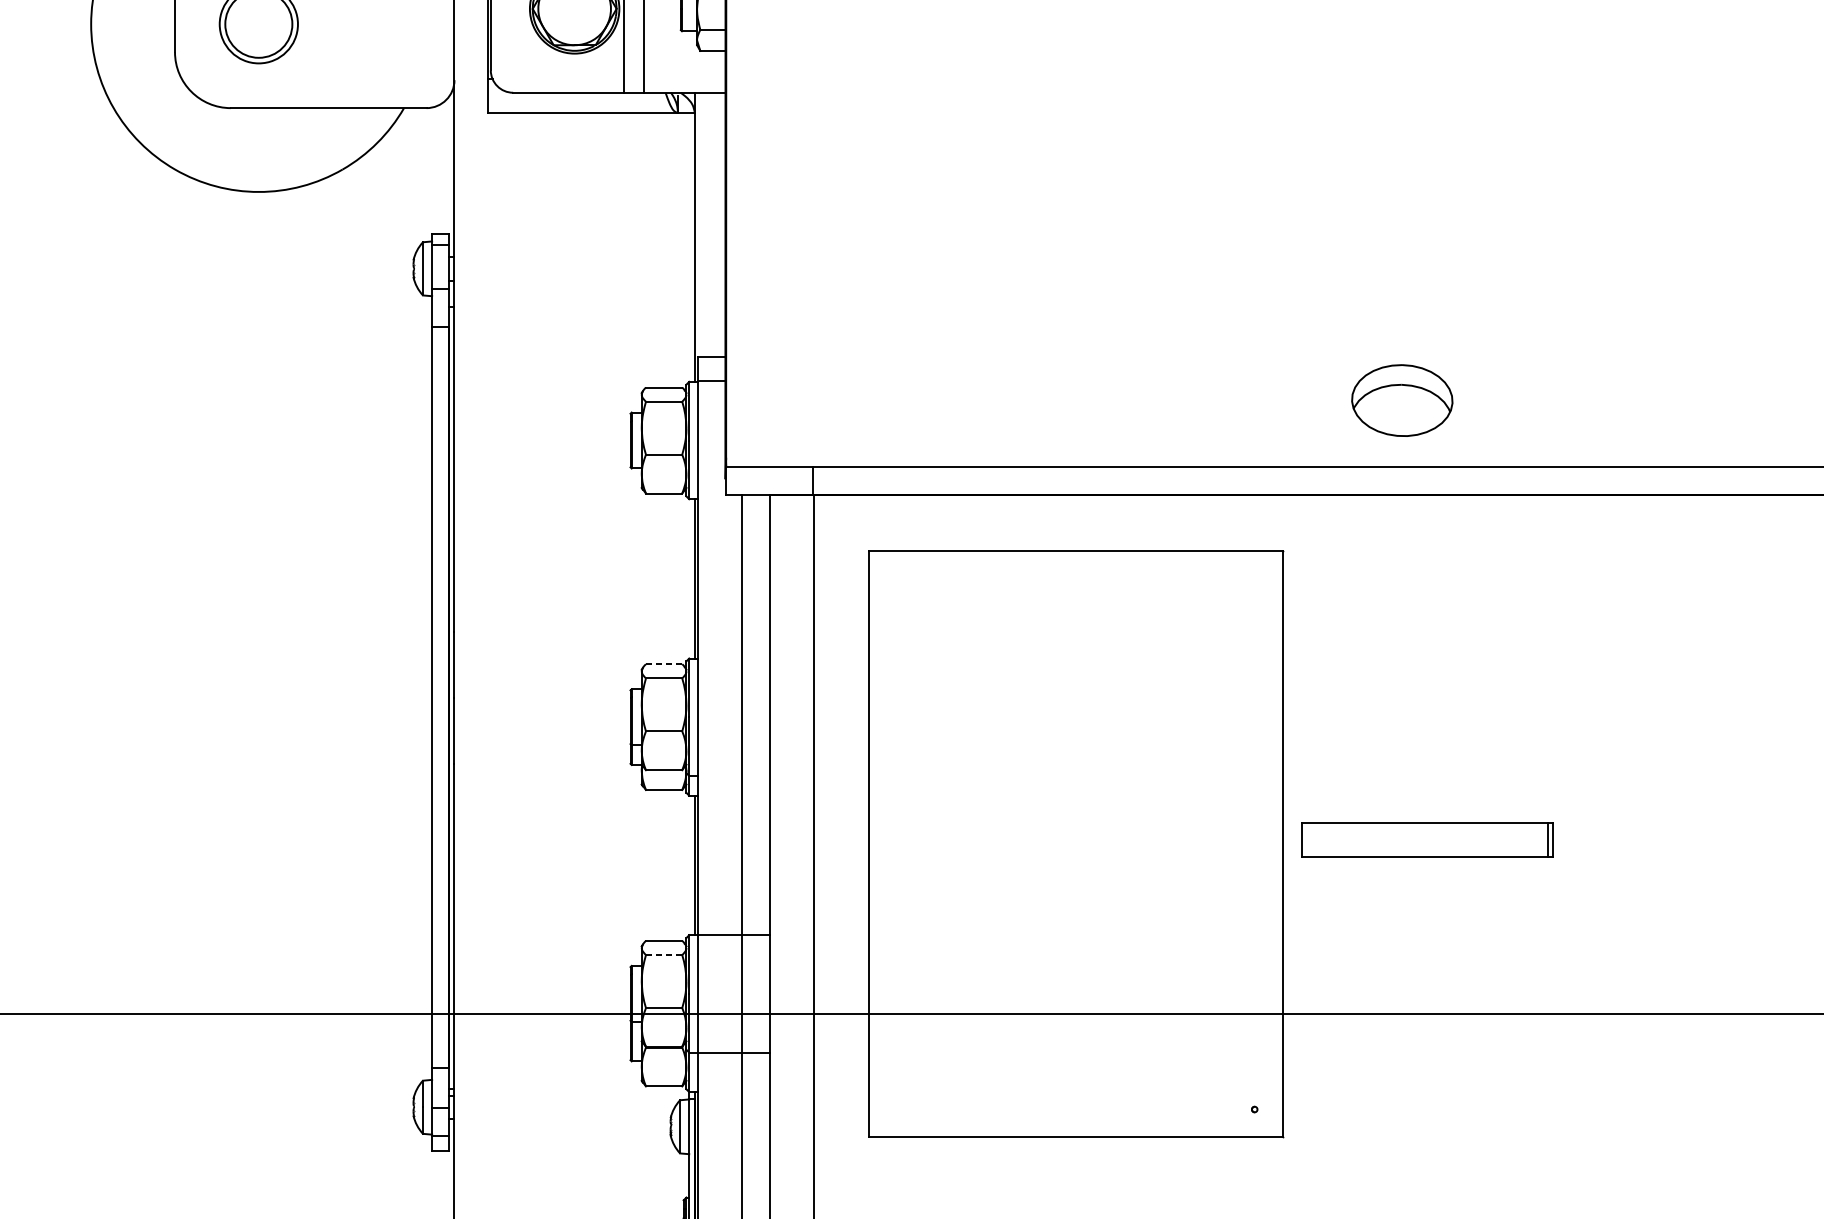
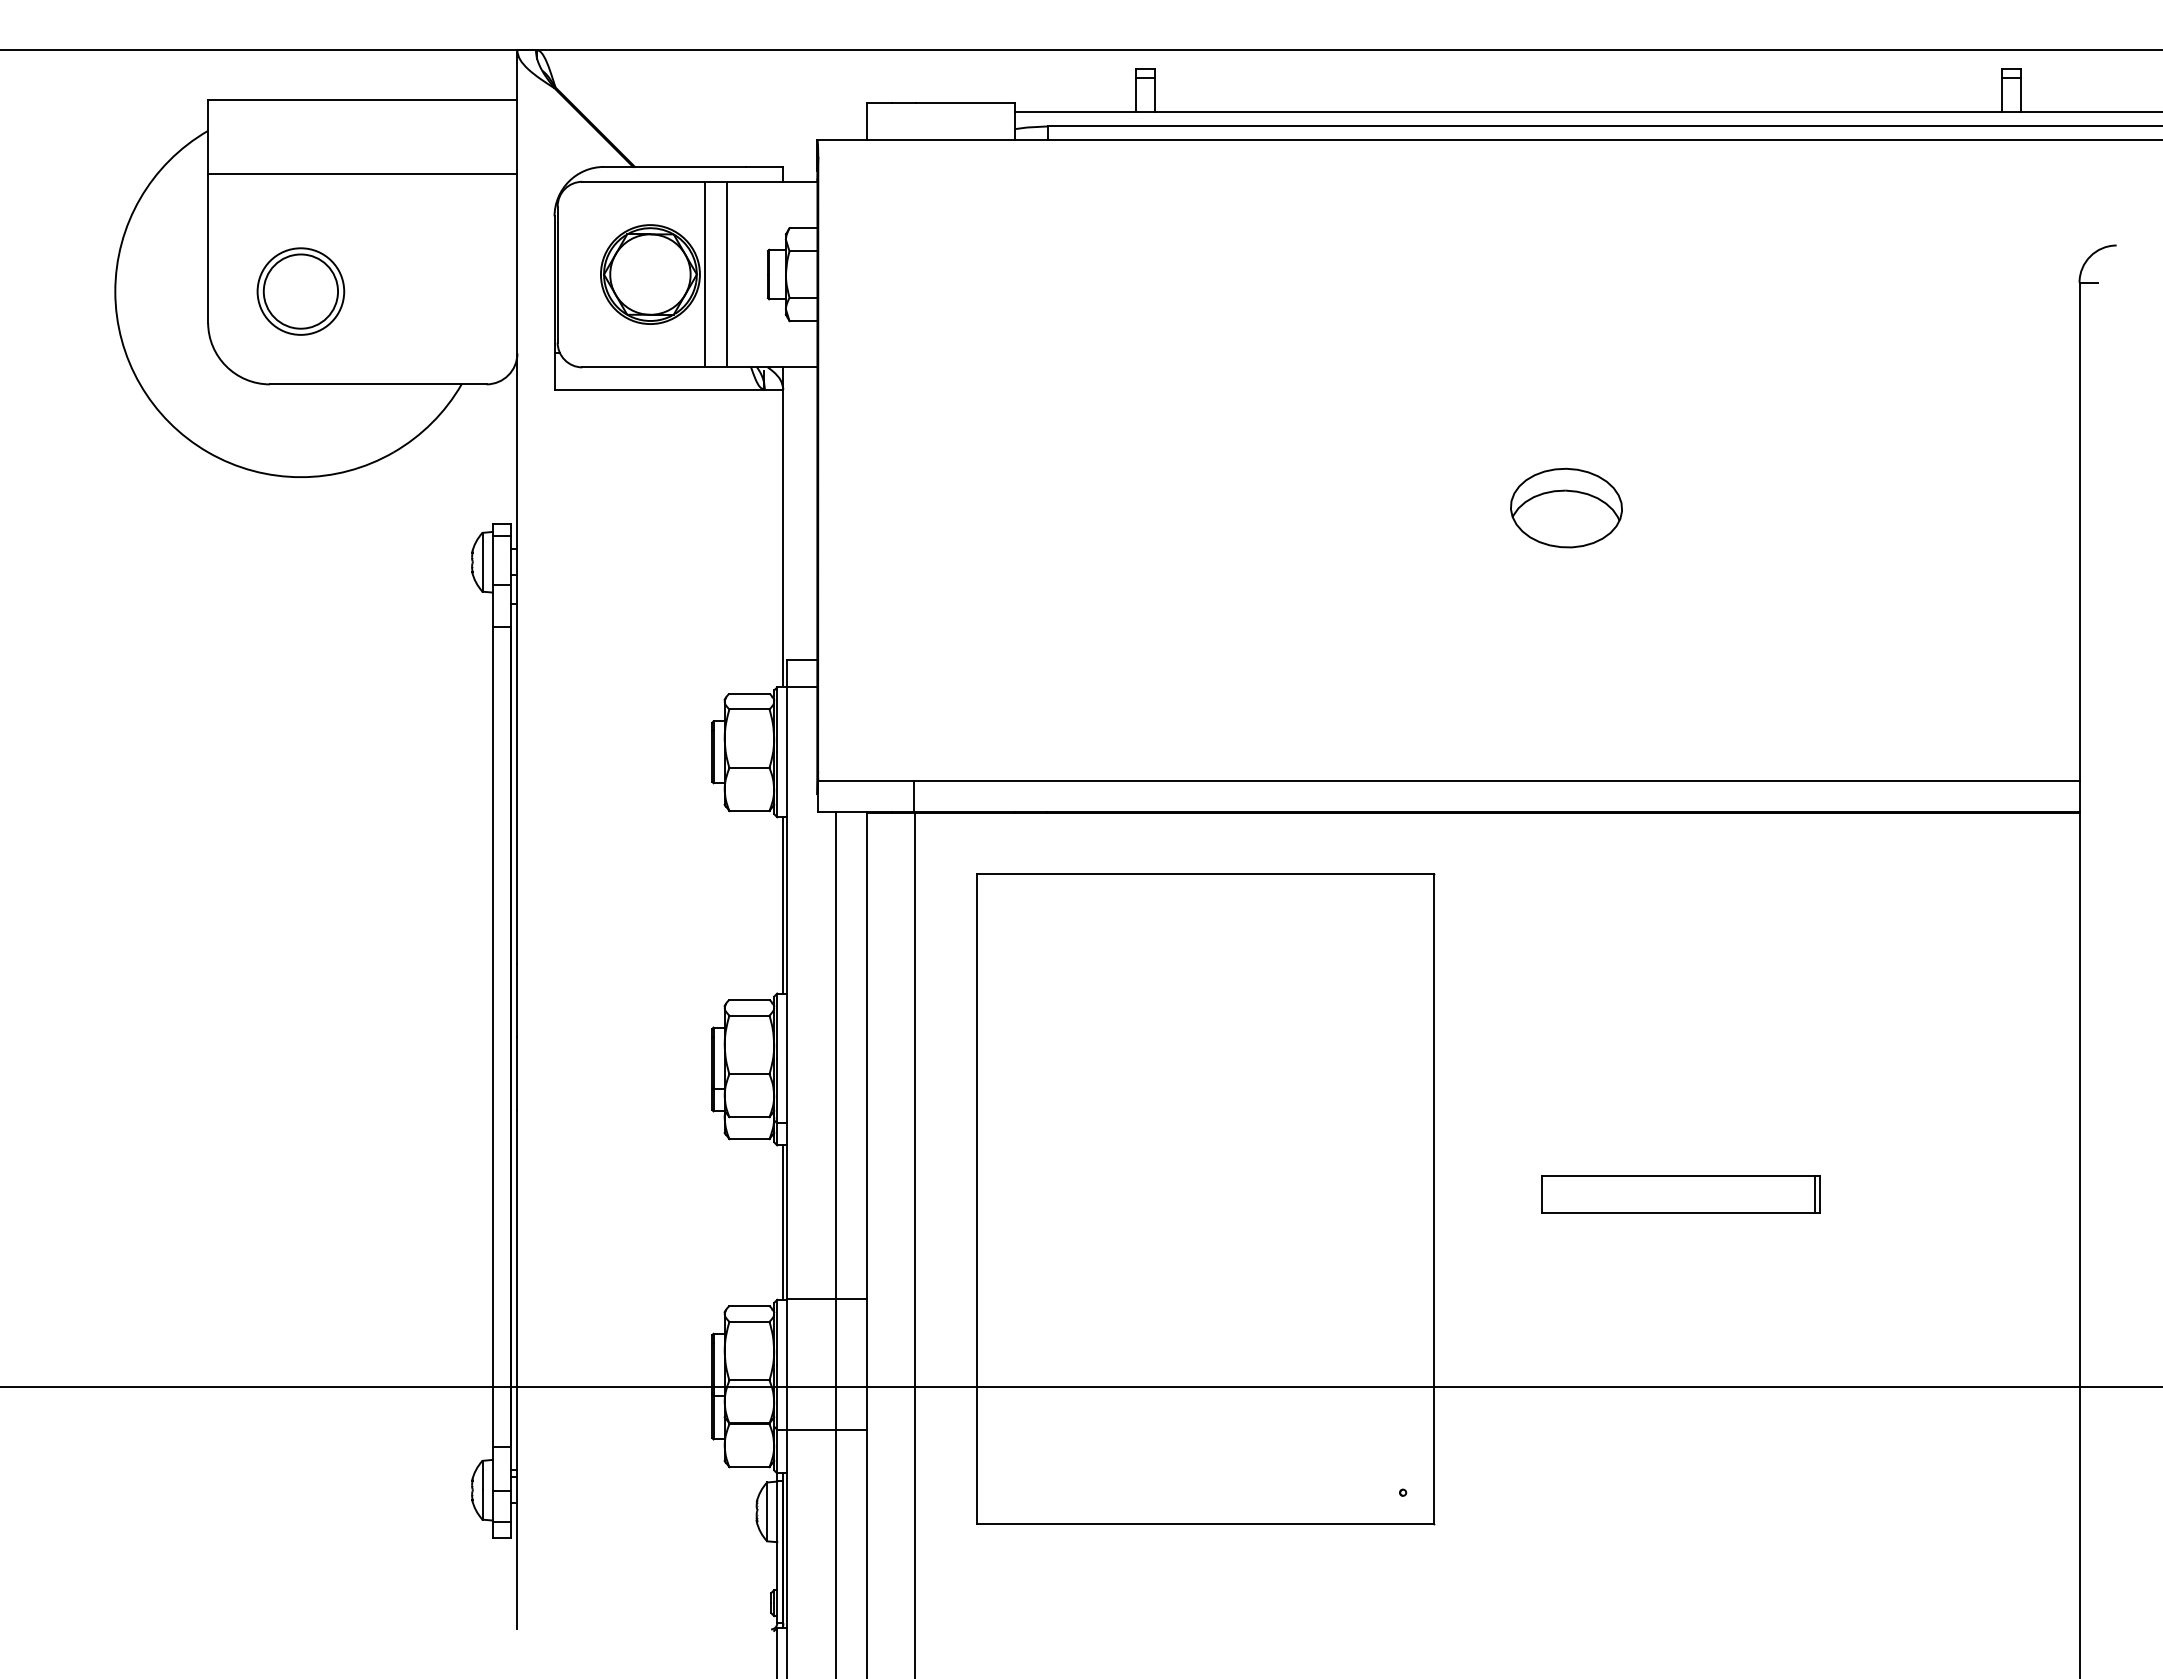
part: (1402, 400) -> (1566, 507), moved
line: (664, 663) -> (749, 999), dashed -> solid
part: (1426, 840) -> (1680, 1194), moved
line: (664, 954) -> (749, 1321), dashed -> solid

